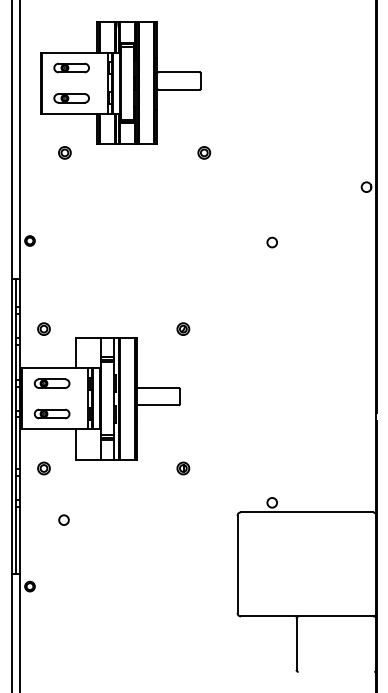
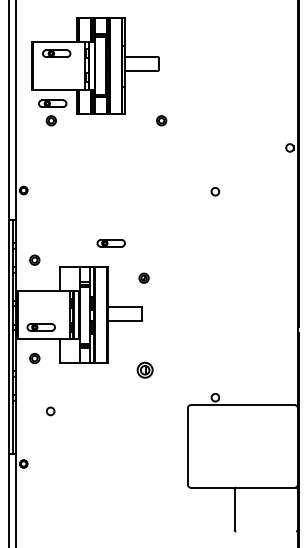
part: (71, 98) -> (52, 103), moved
part: (182, 328) -> (143, 277), moved
part: (51, 383) -> (110, 243), moved
part: (43, 468) -> (34, 358), moved
part: (182, 468) -> (144, 370), size x1.6

